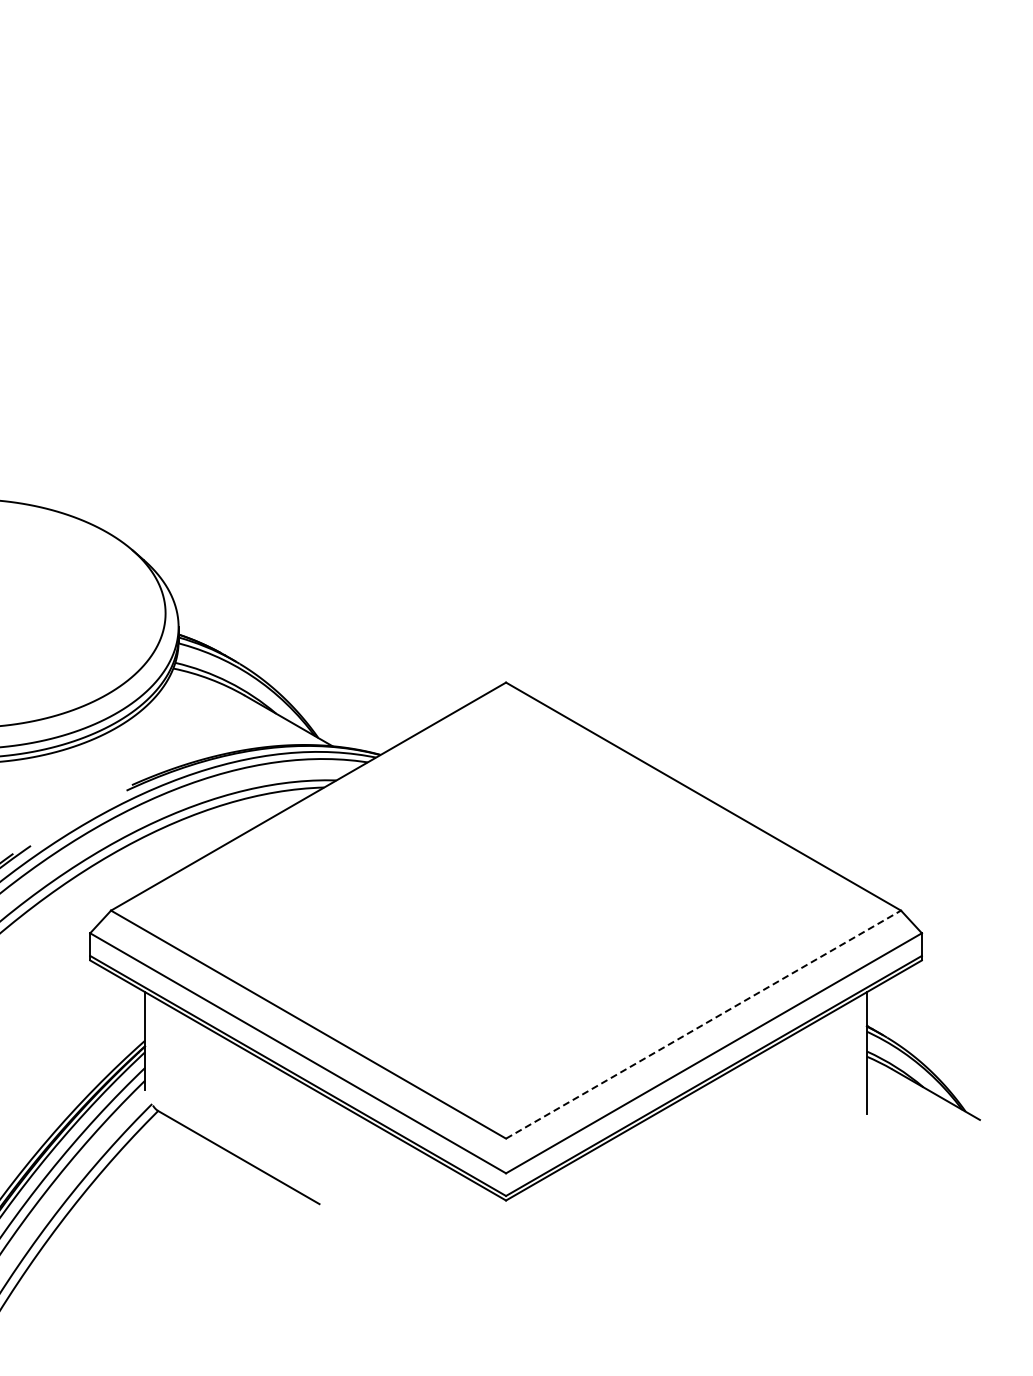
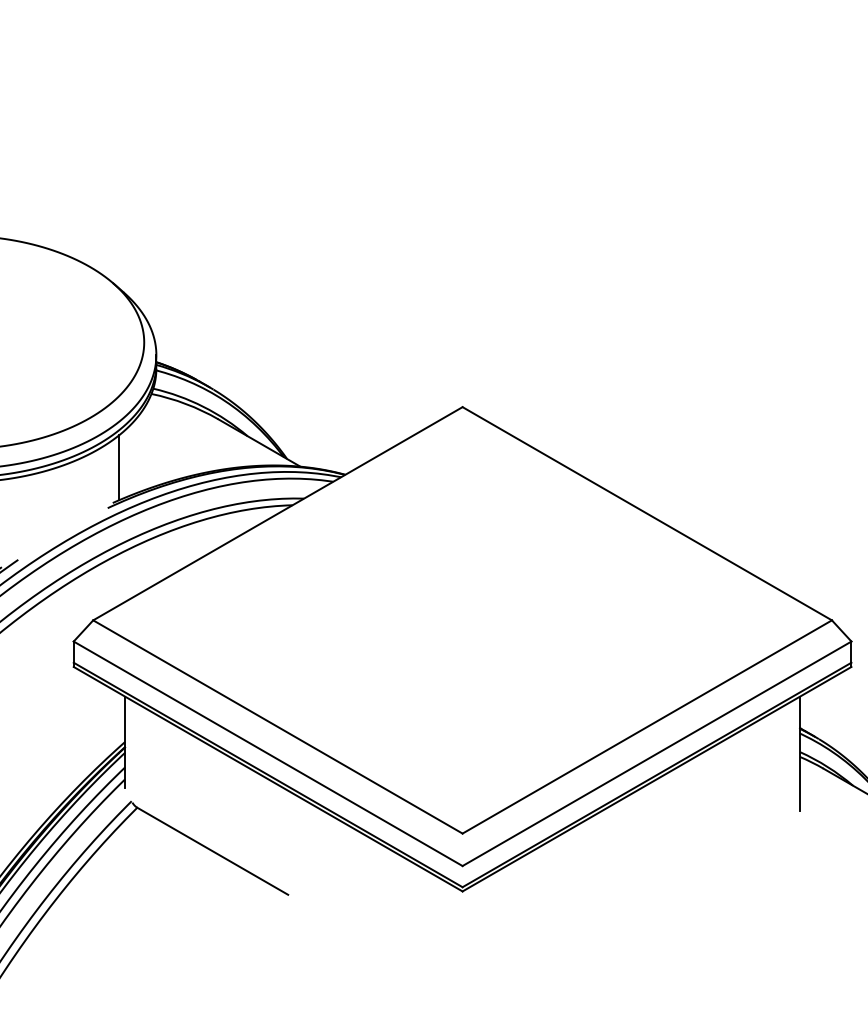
line: (138, 746) -> (118, 466), added
line: (703, 1024) -> (647, 726), dashed -> solid

